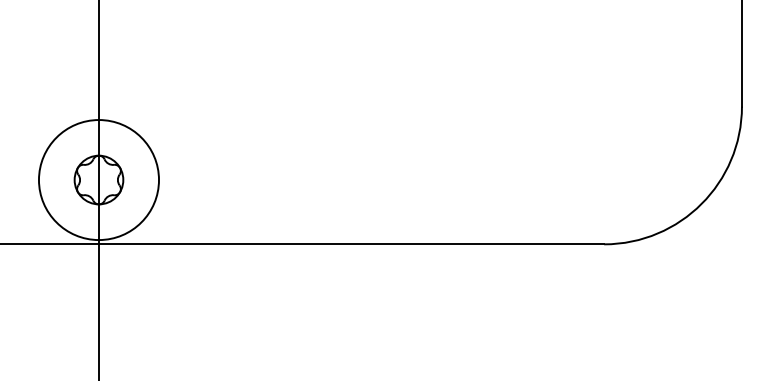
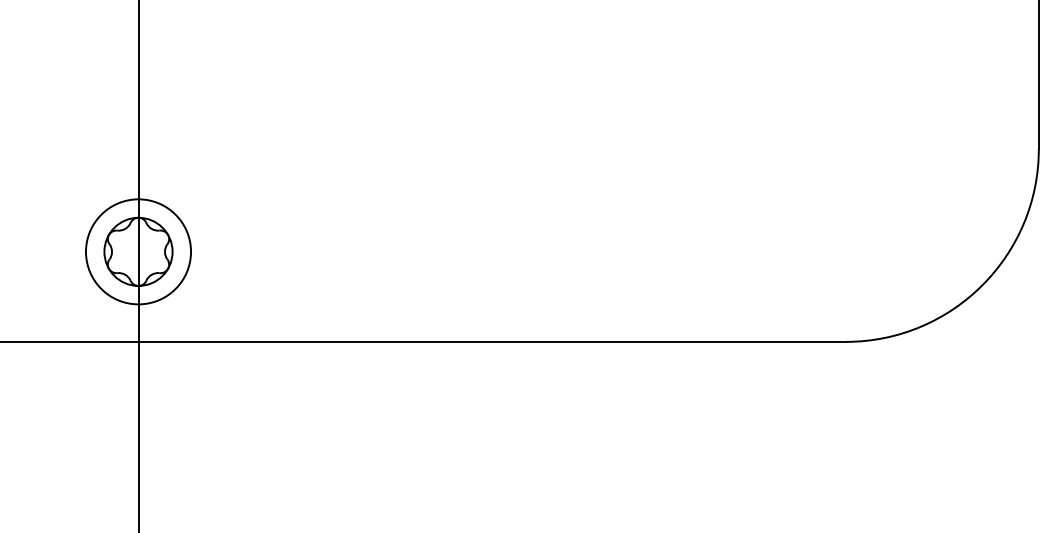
circle: (98, 179) -> (137, 251), size x0.62

